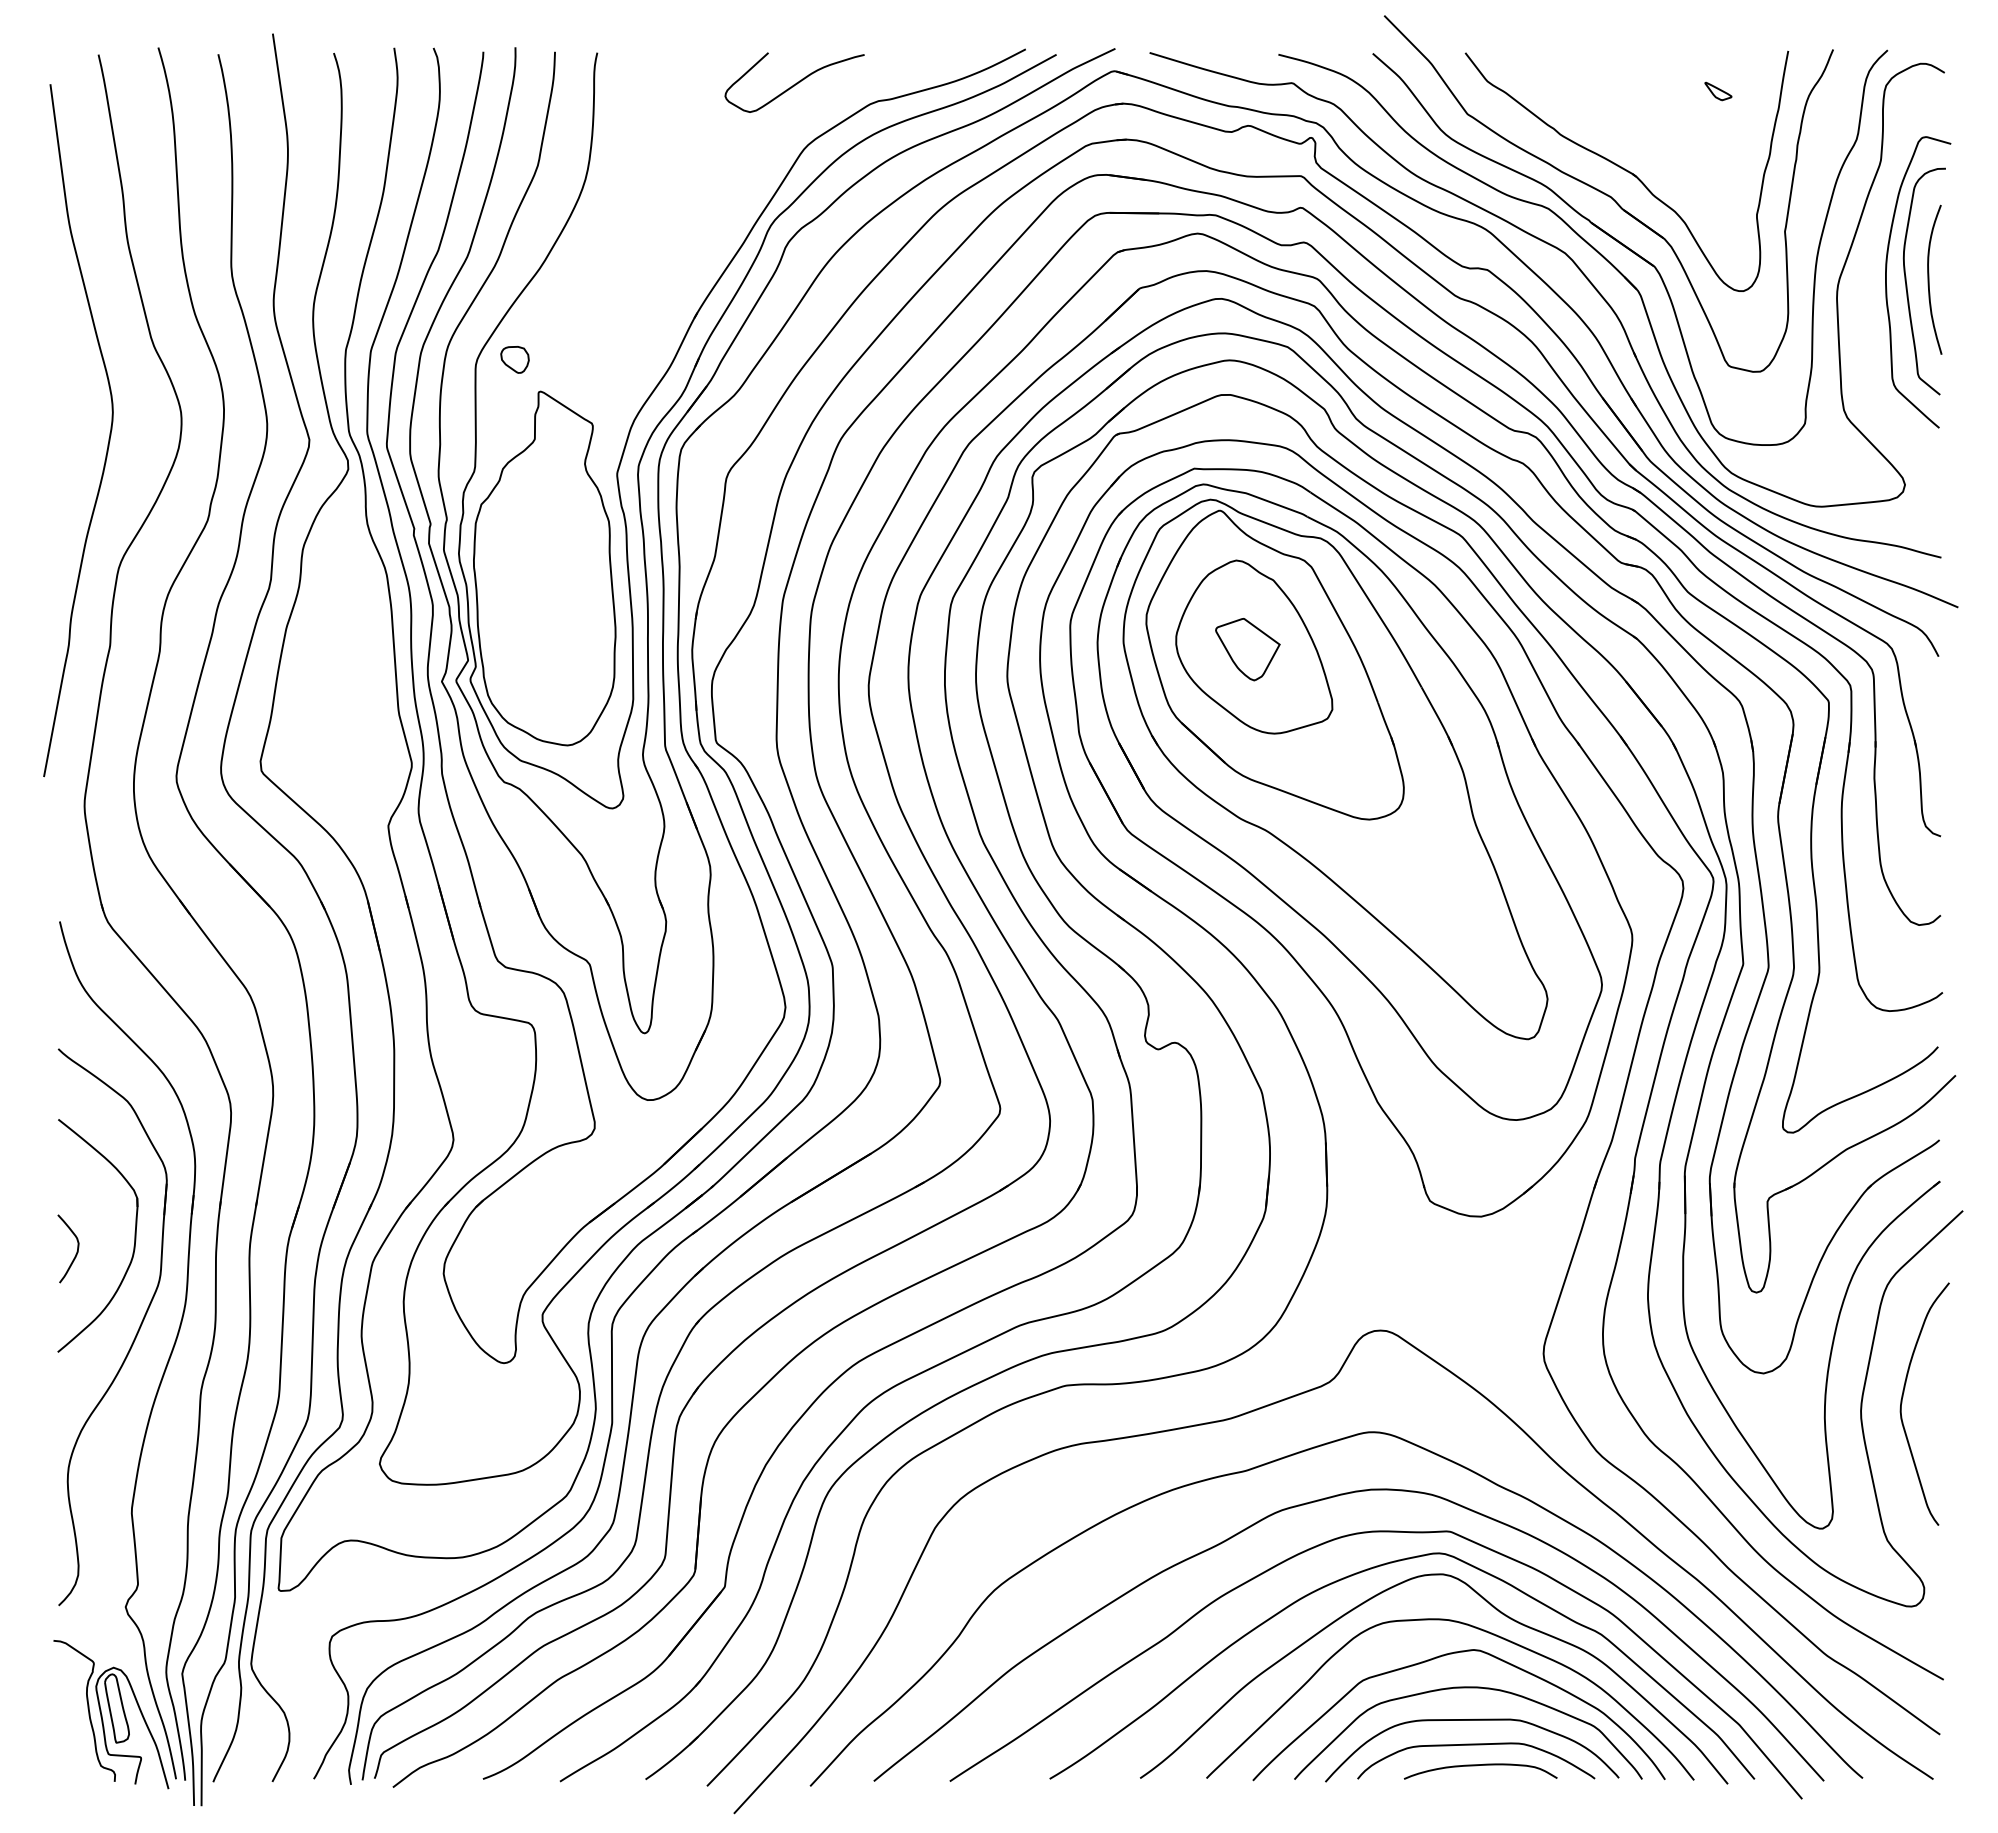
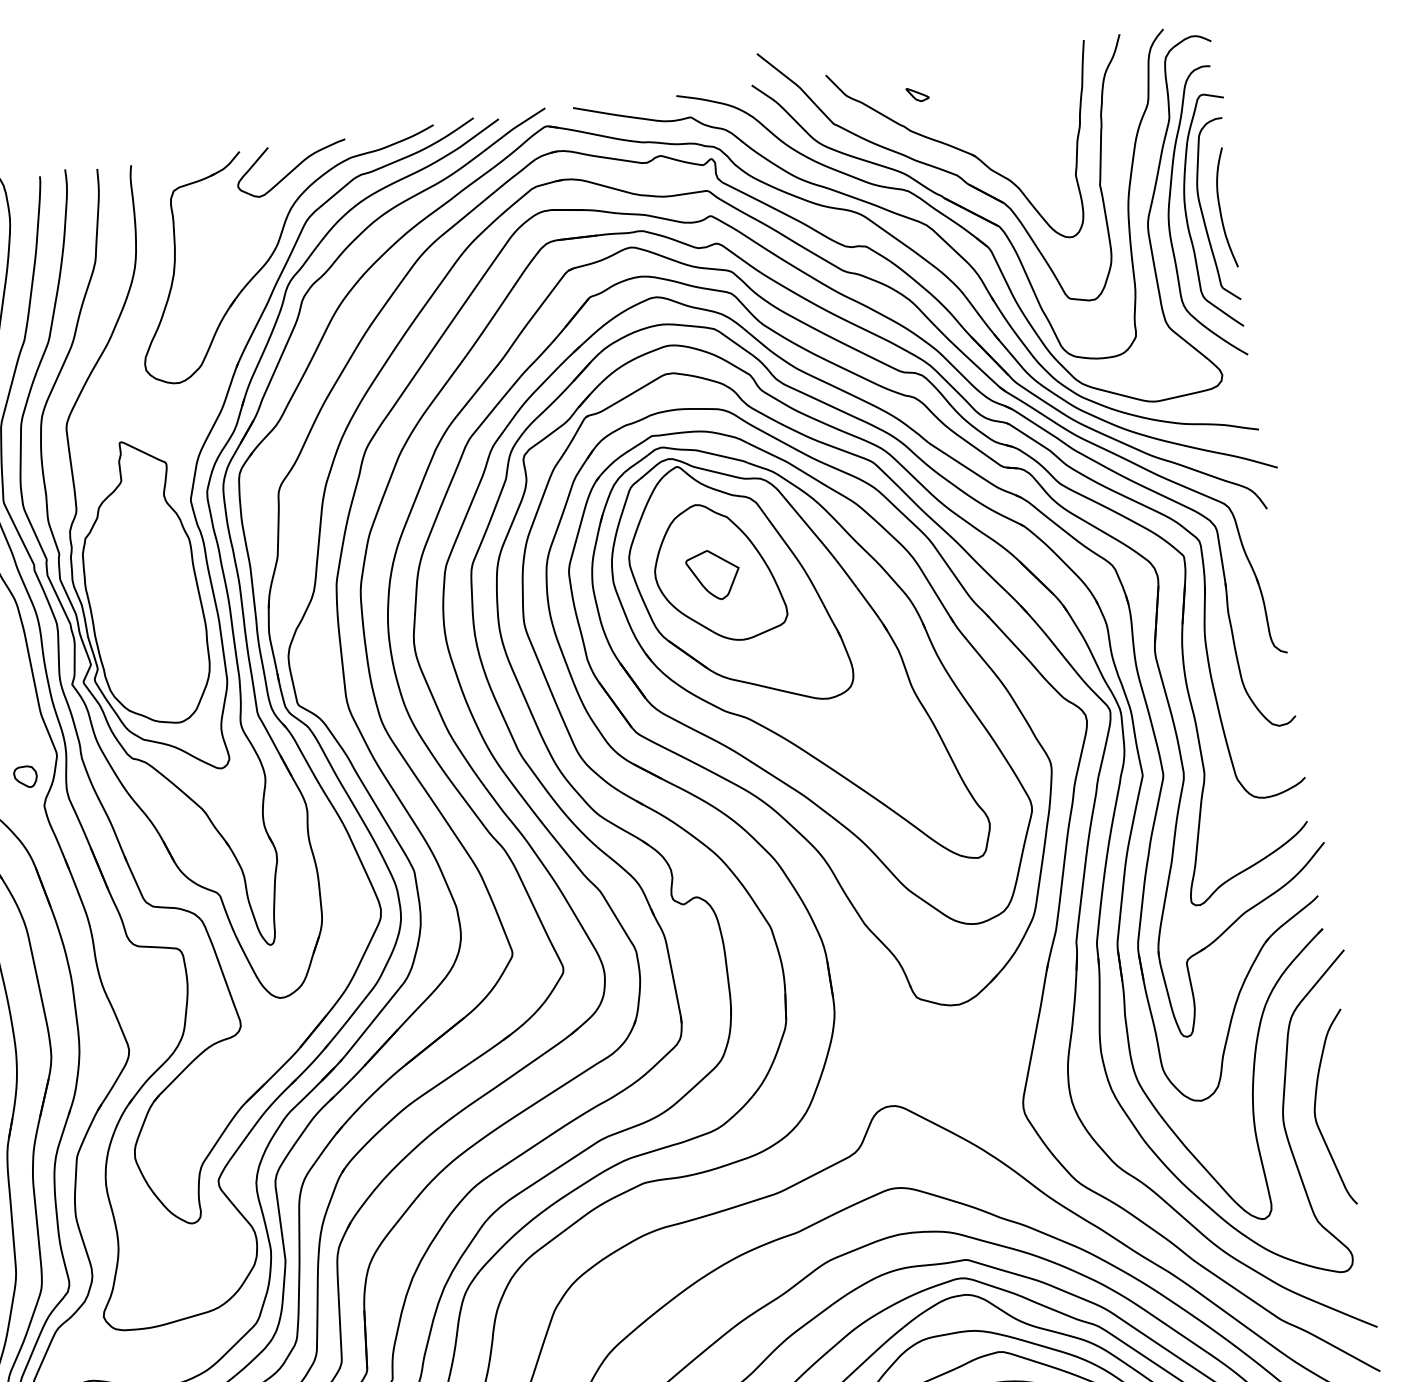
part: (1718, 91) -> (917, 94), moved
part: (763, 177) -> (277, 247), added
curve: (1866, 274) -> (1169, 210), added
part: (514, 359) -> (25, 776), moved

